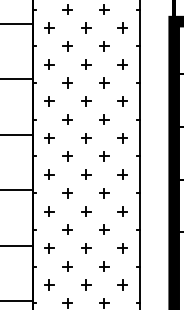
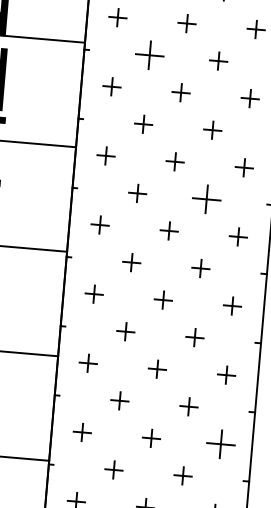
part: (67, 82) -> (149, 54), size x1.6
part: (104, 156) -> (206, 199), size x1.6
part: (122, 284) -> (220, 443), size x1.6

